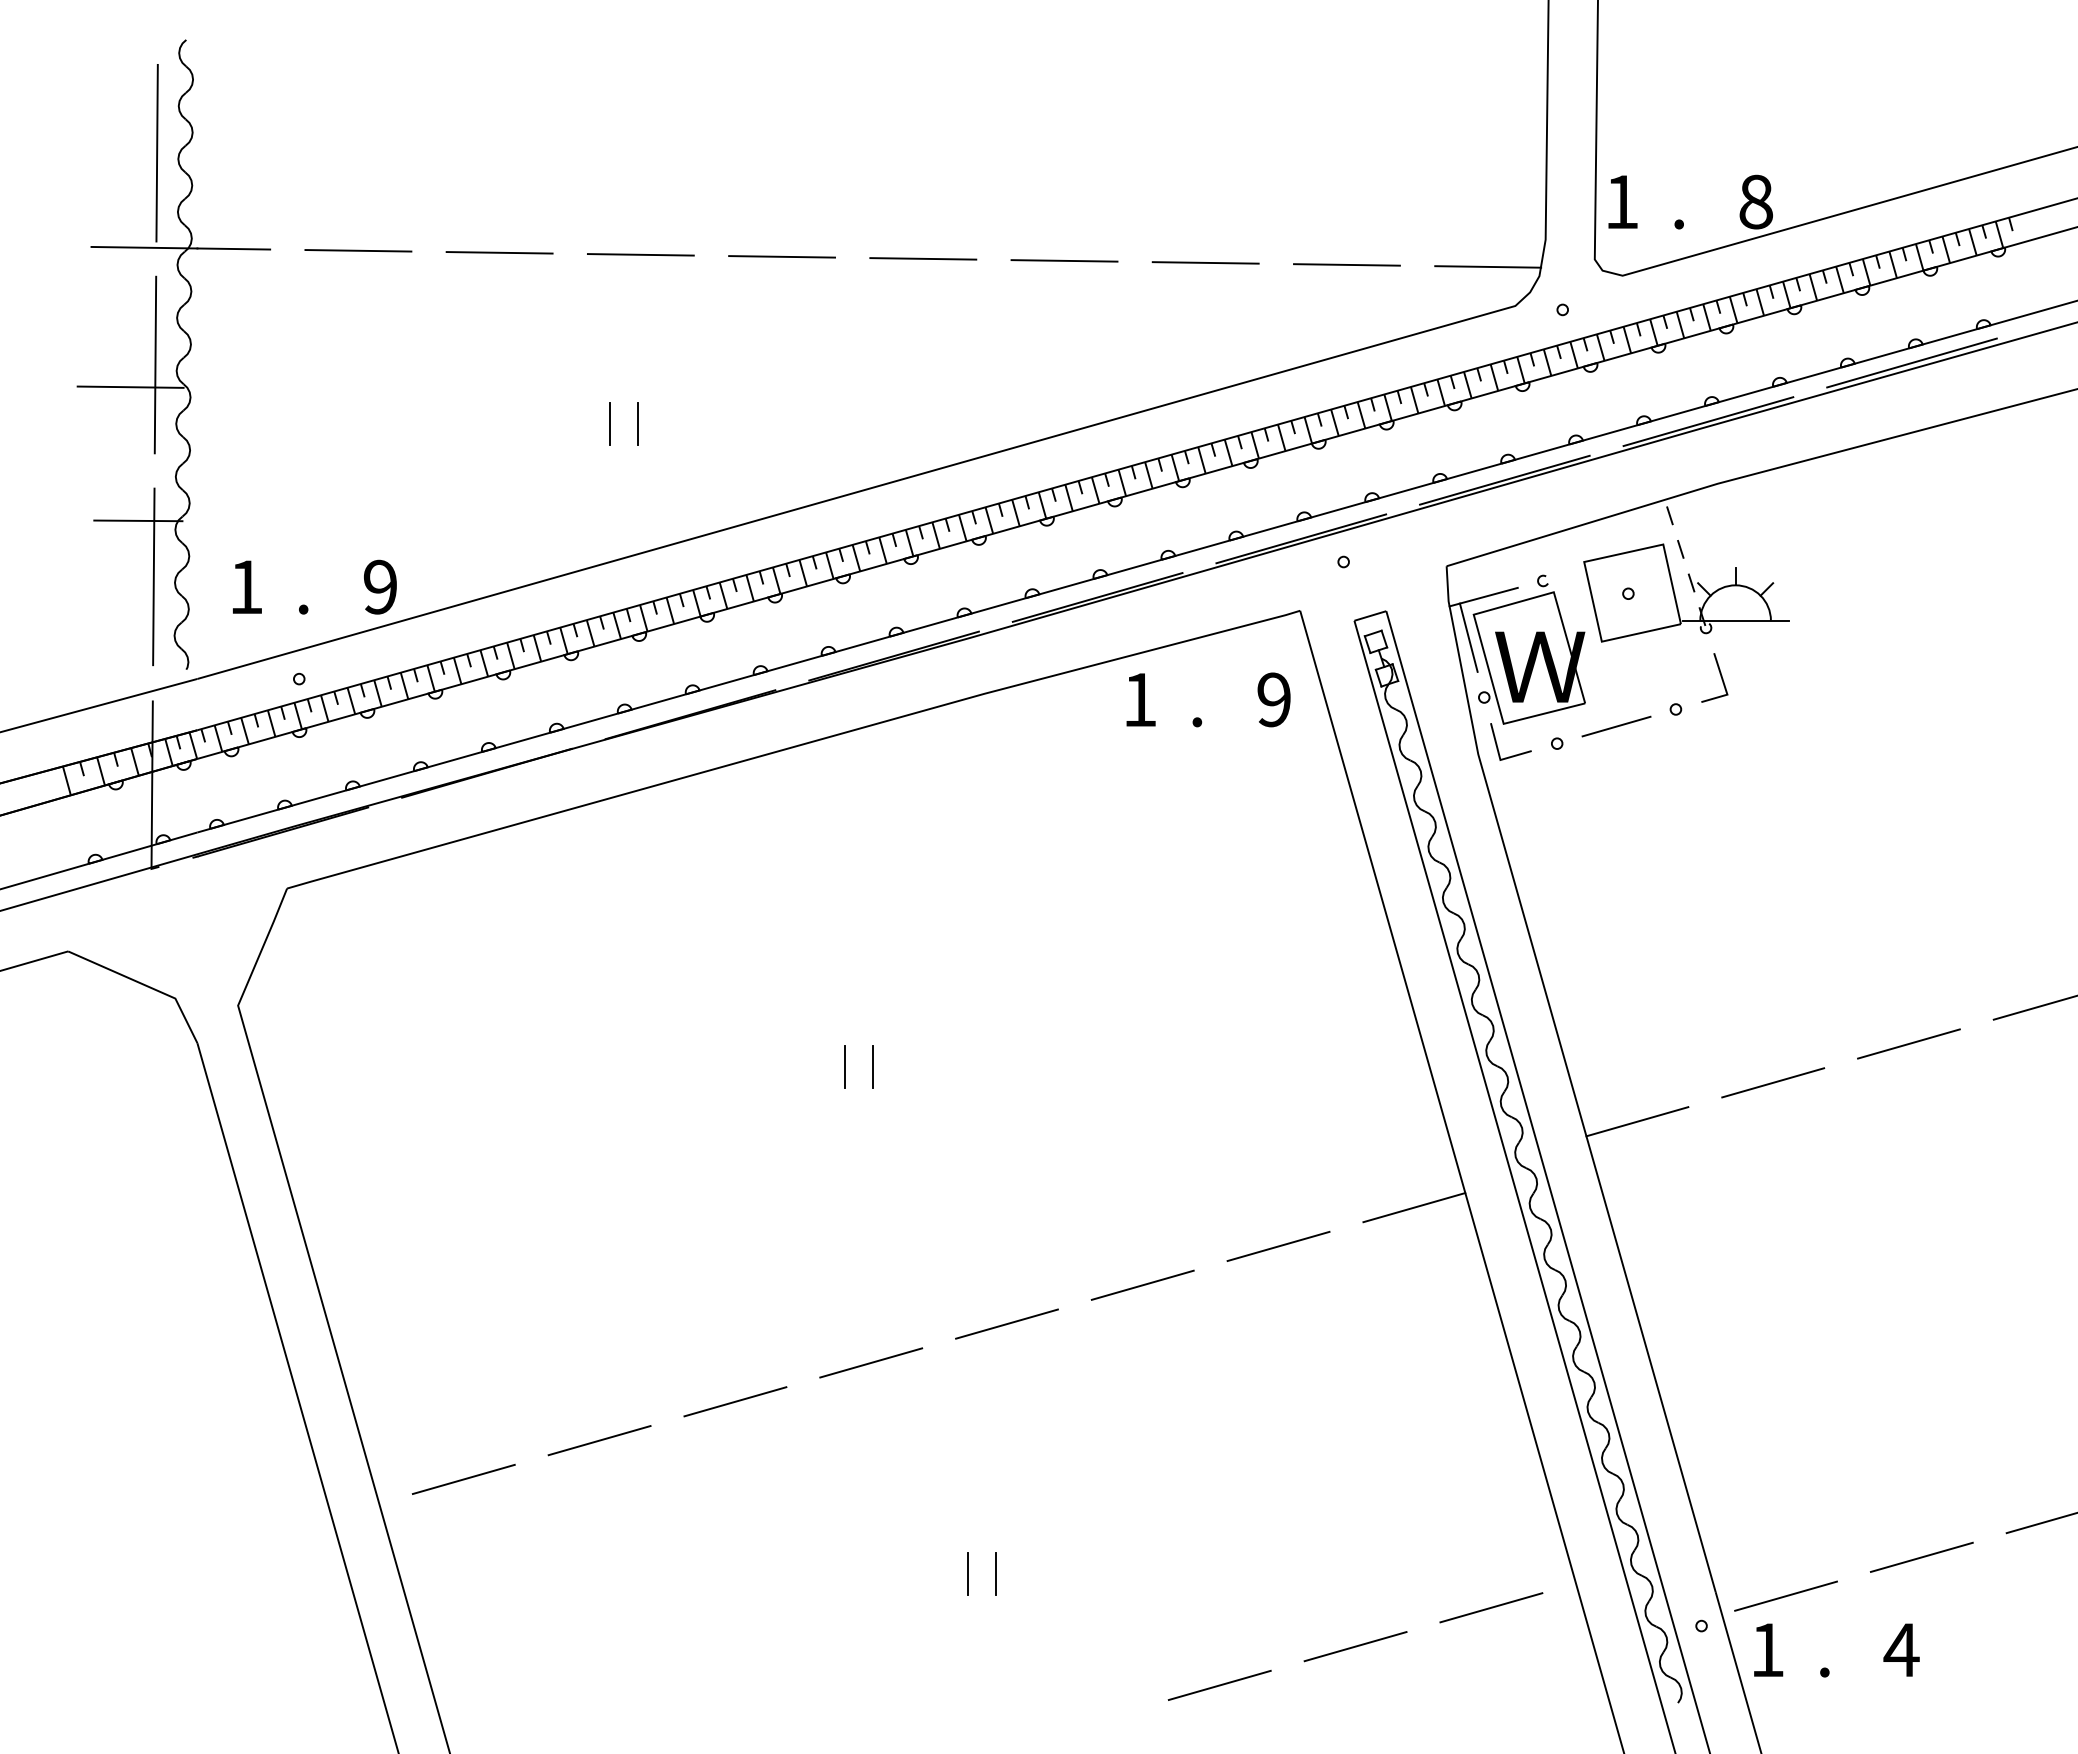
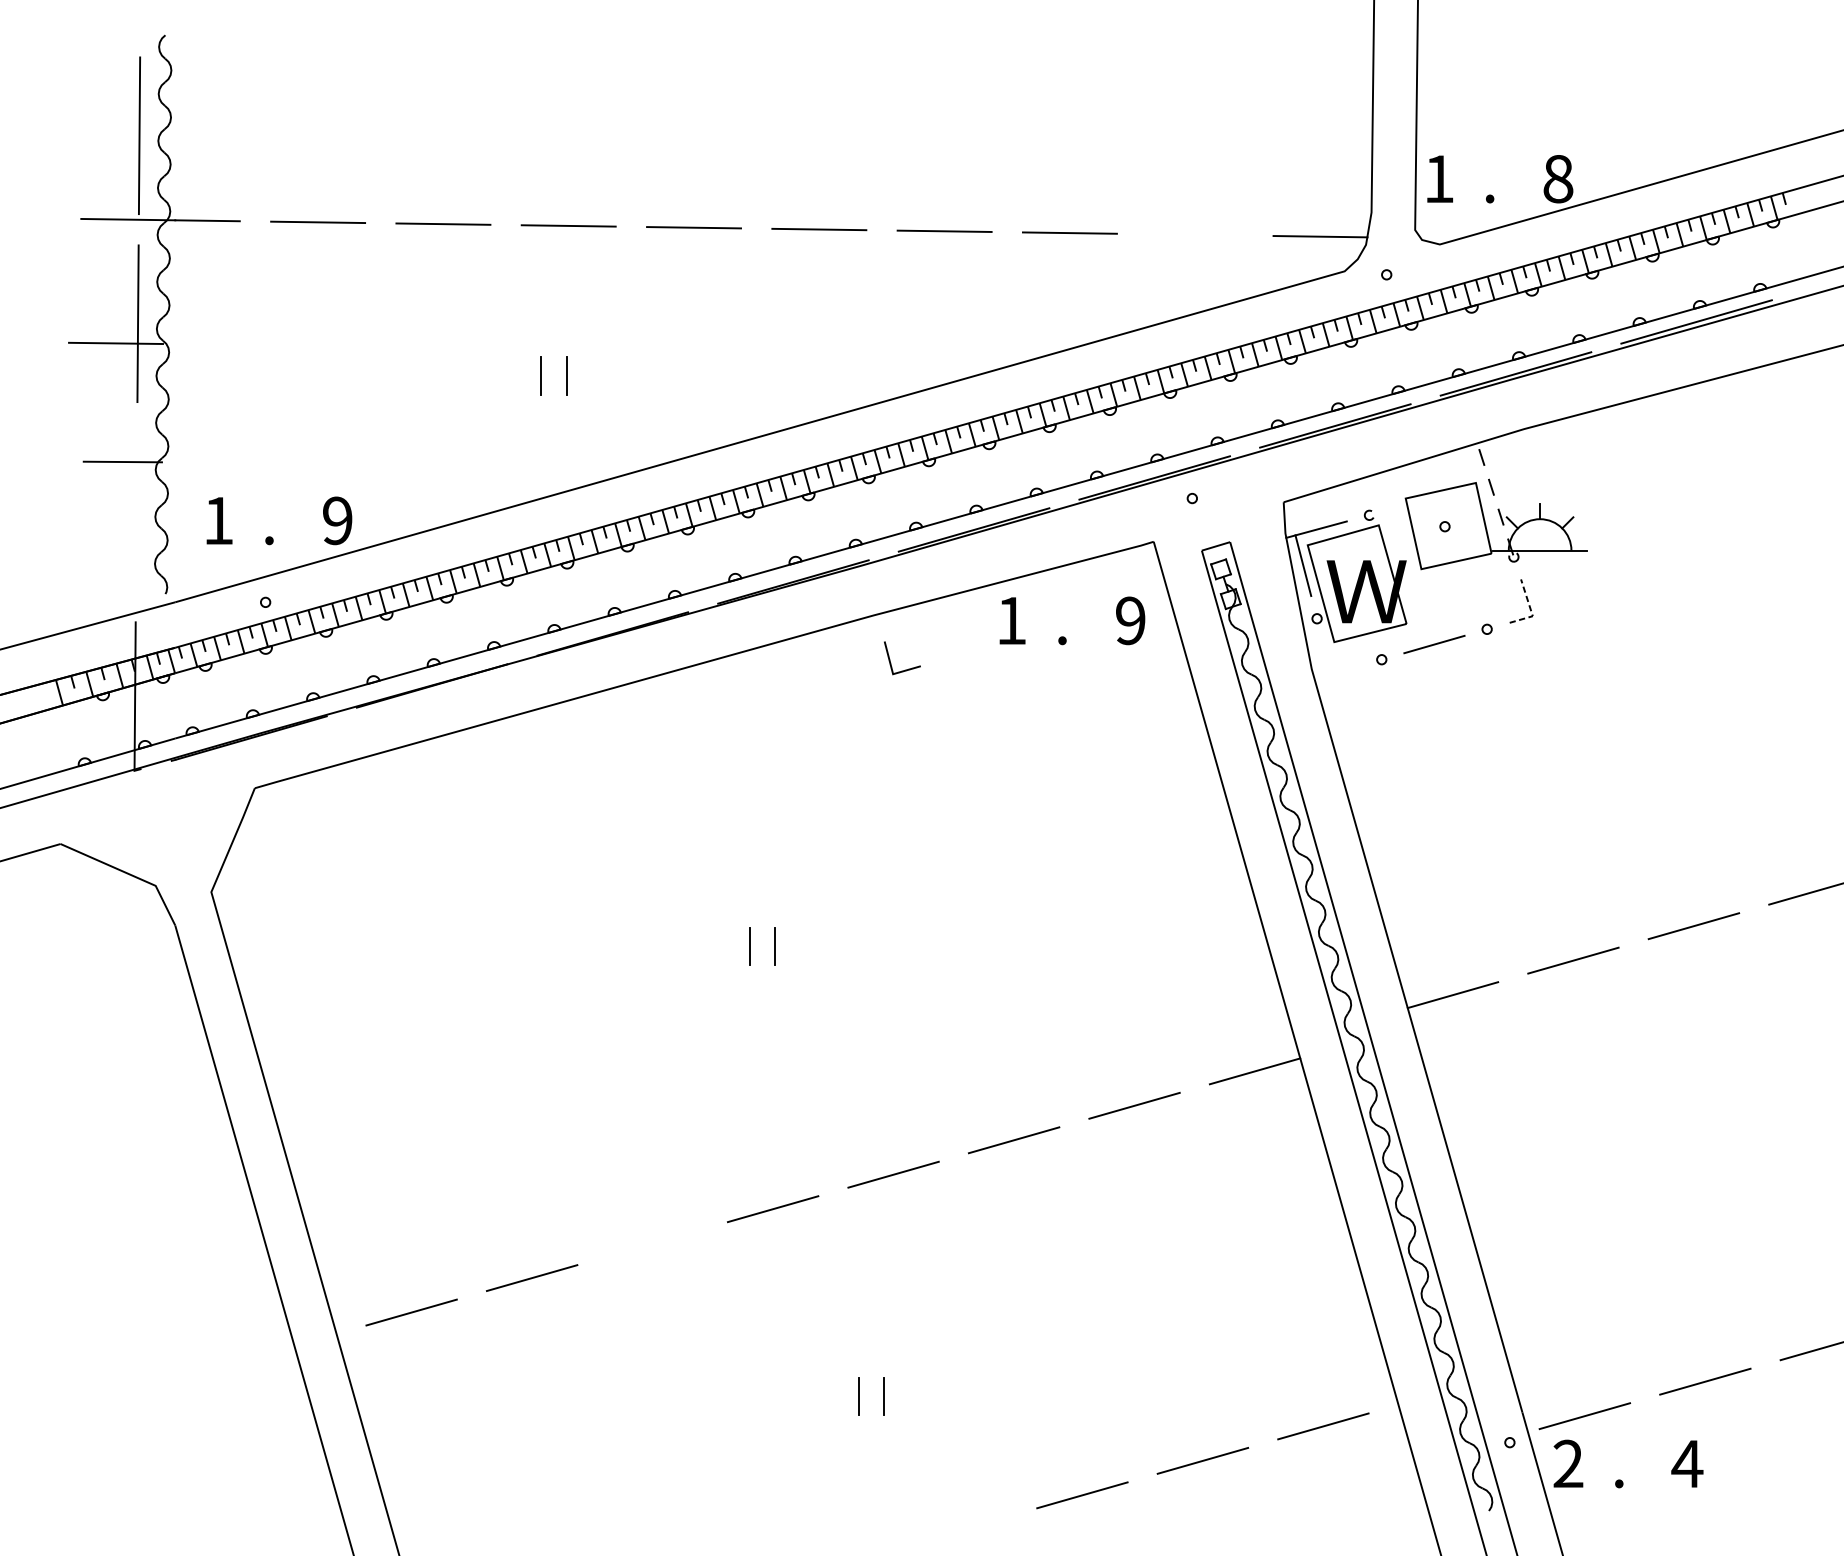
line: (1346, 264) -> (1194, 234), removed
line: (153, 576) -> (136, 511), removed
line: (1725, 687) -> (1531, 609), solid -> dashed
line: (1497, 743) -> (890, 659), moved
line: (735, 1401) -> (652, 1243), removed
text: (1767, 1649) -> (1568, 1463), 1 -> 2

